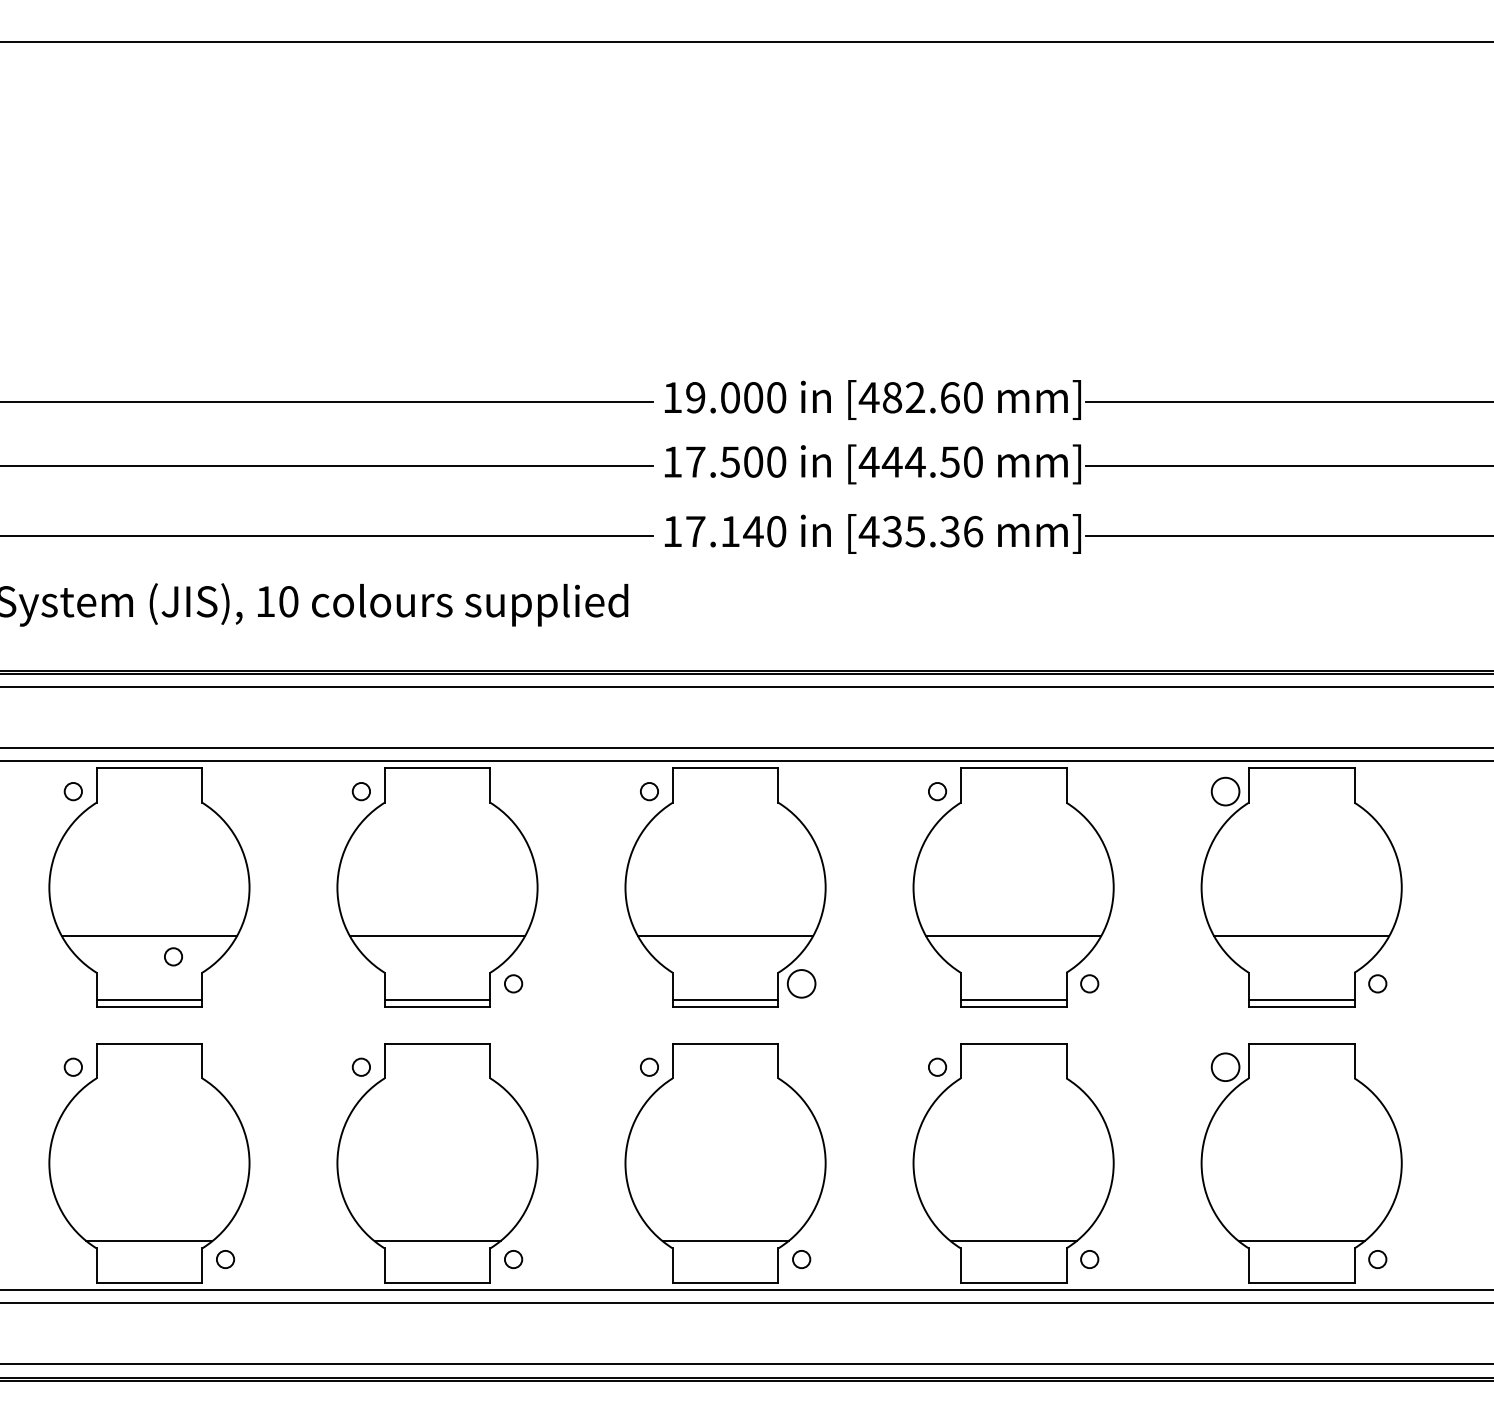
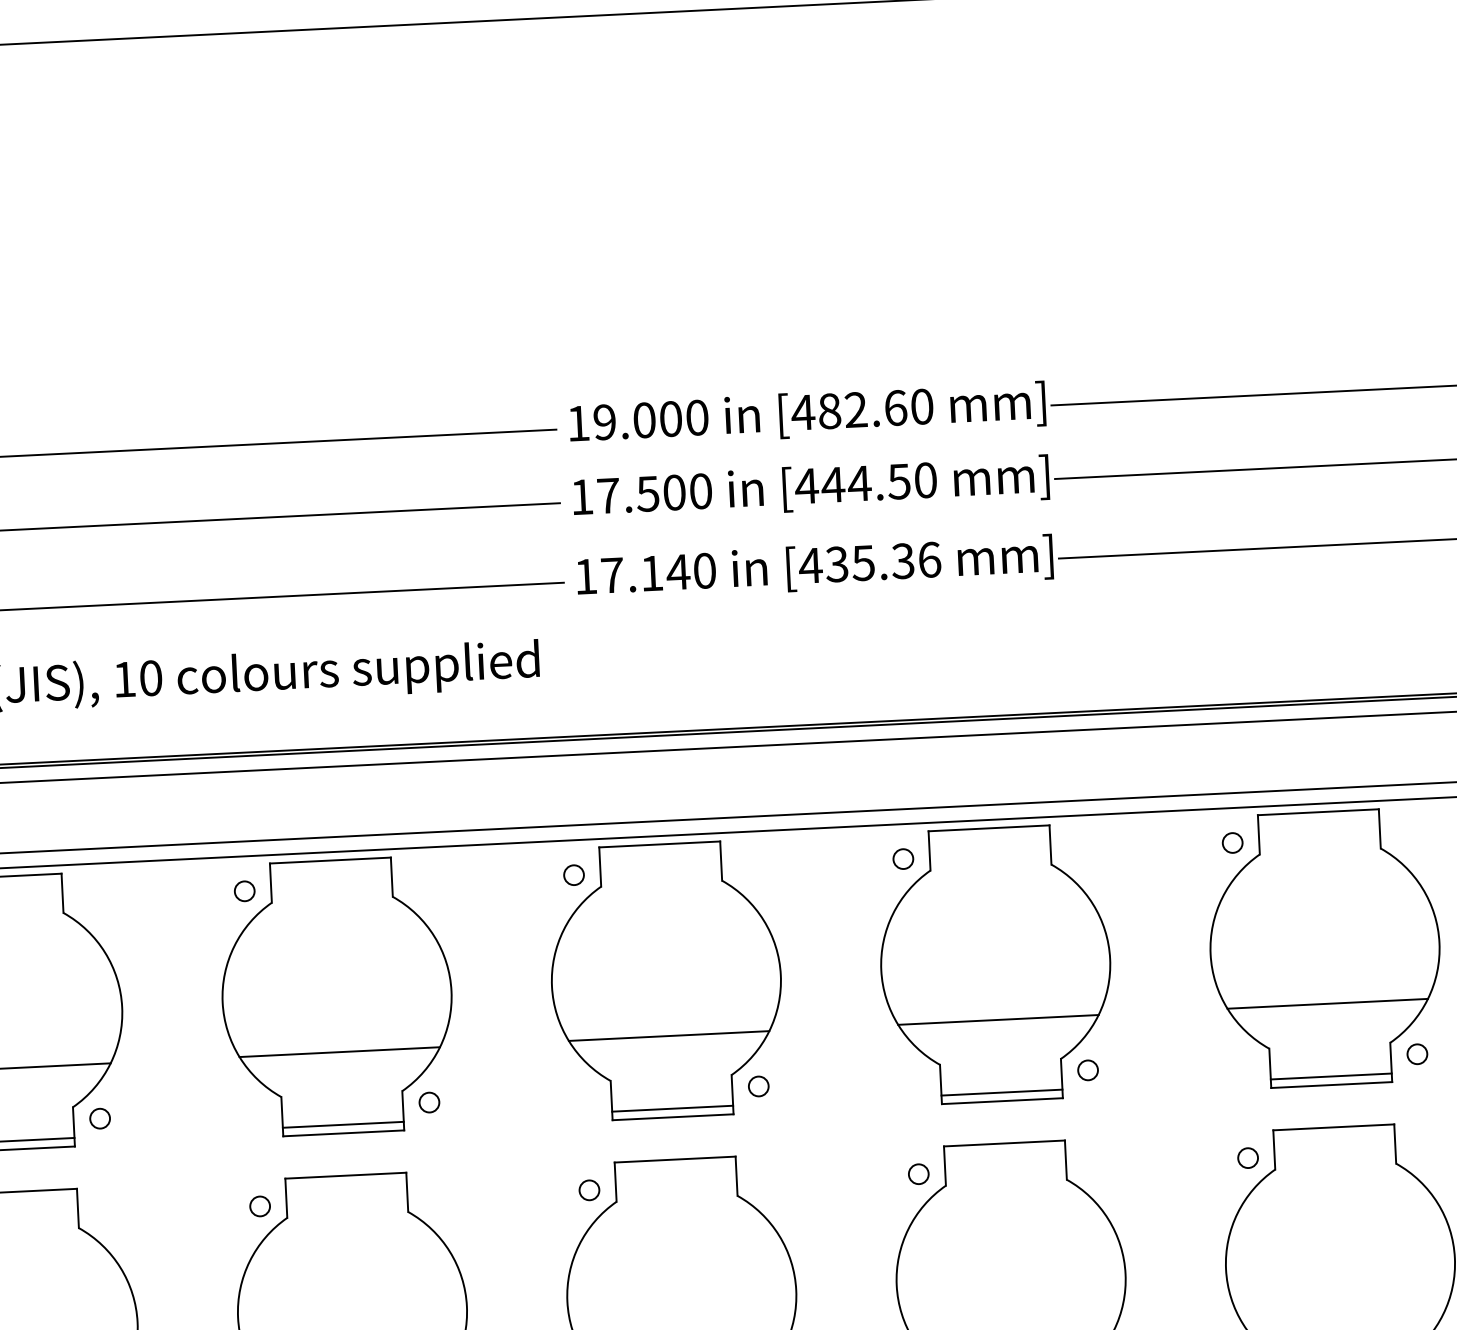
circle: (1225, 791) -> (1232, 842), size x0.62
circle: (173, 956) -> (100, 1118), moved
circle: (801, 983) -> (758, 1086), size x0.62
circle: (1225, 1066) -> (1247, 1157), size x0.62

